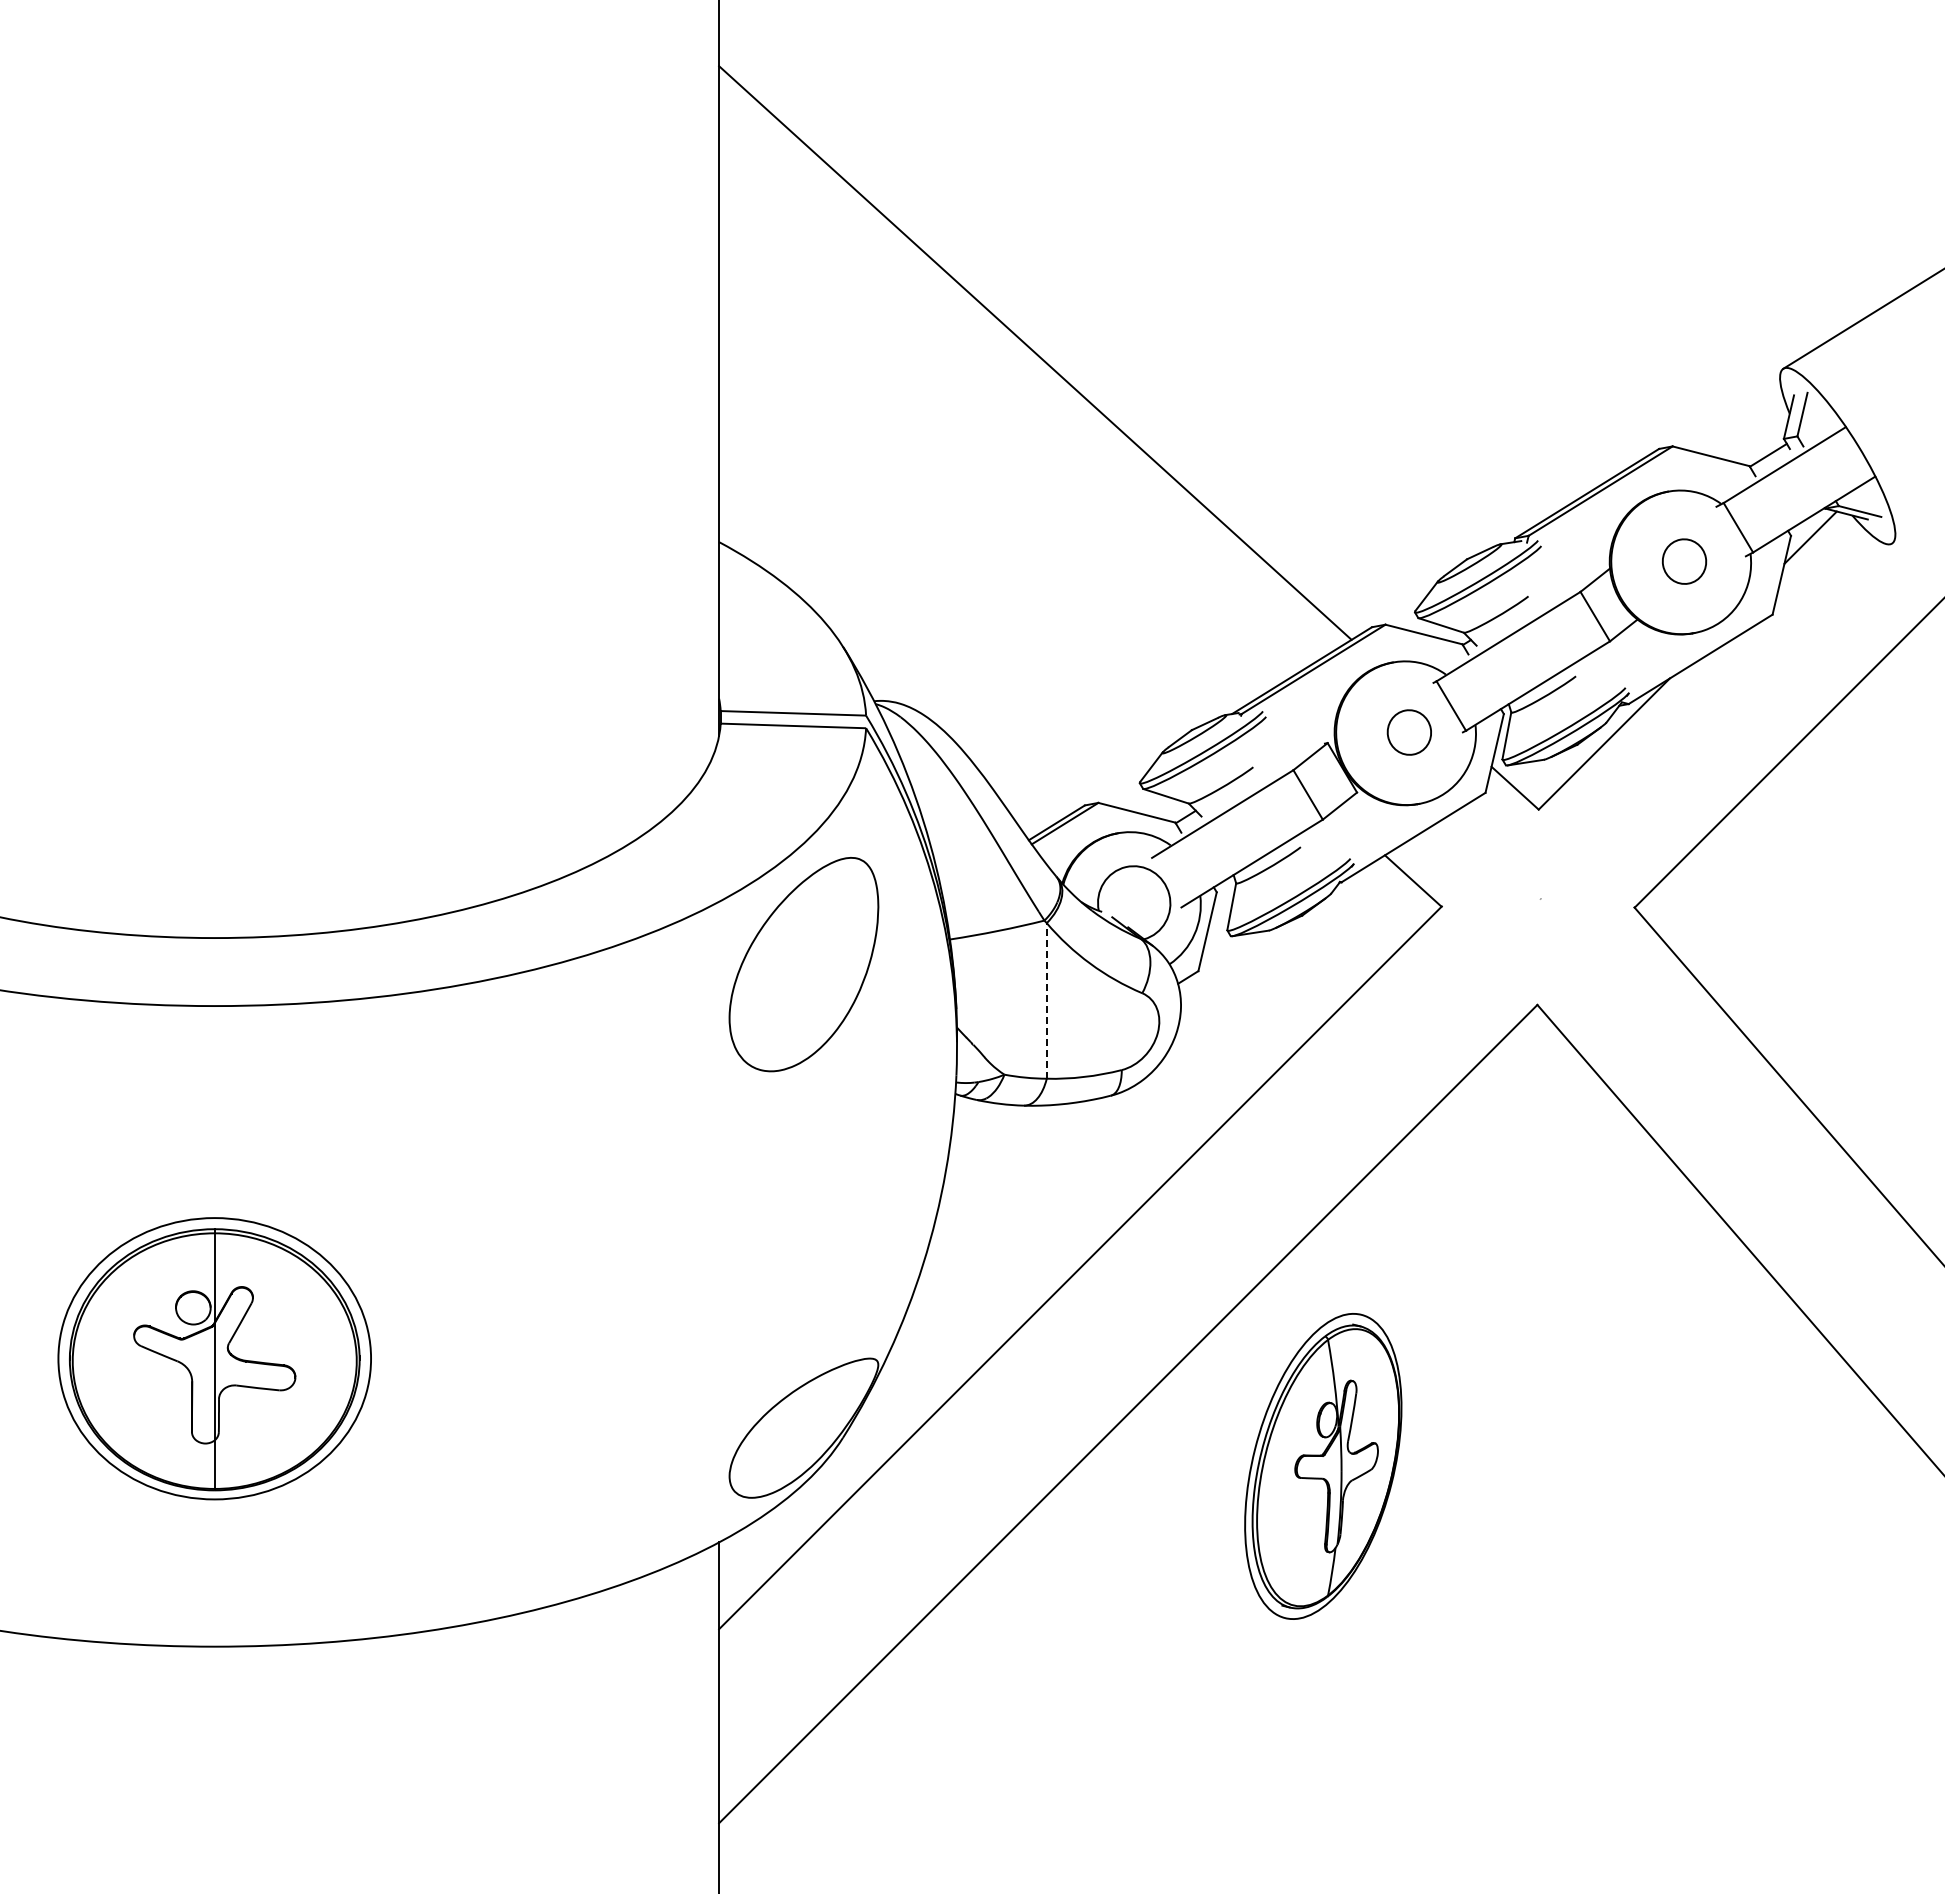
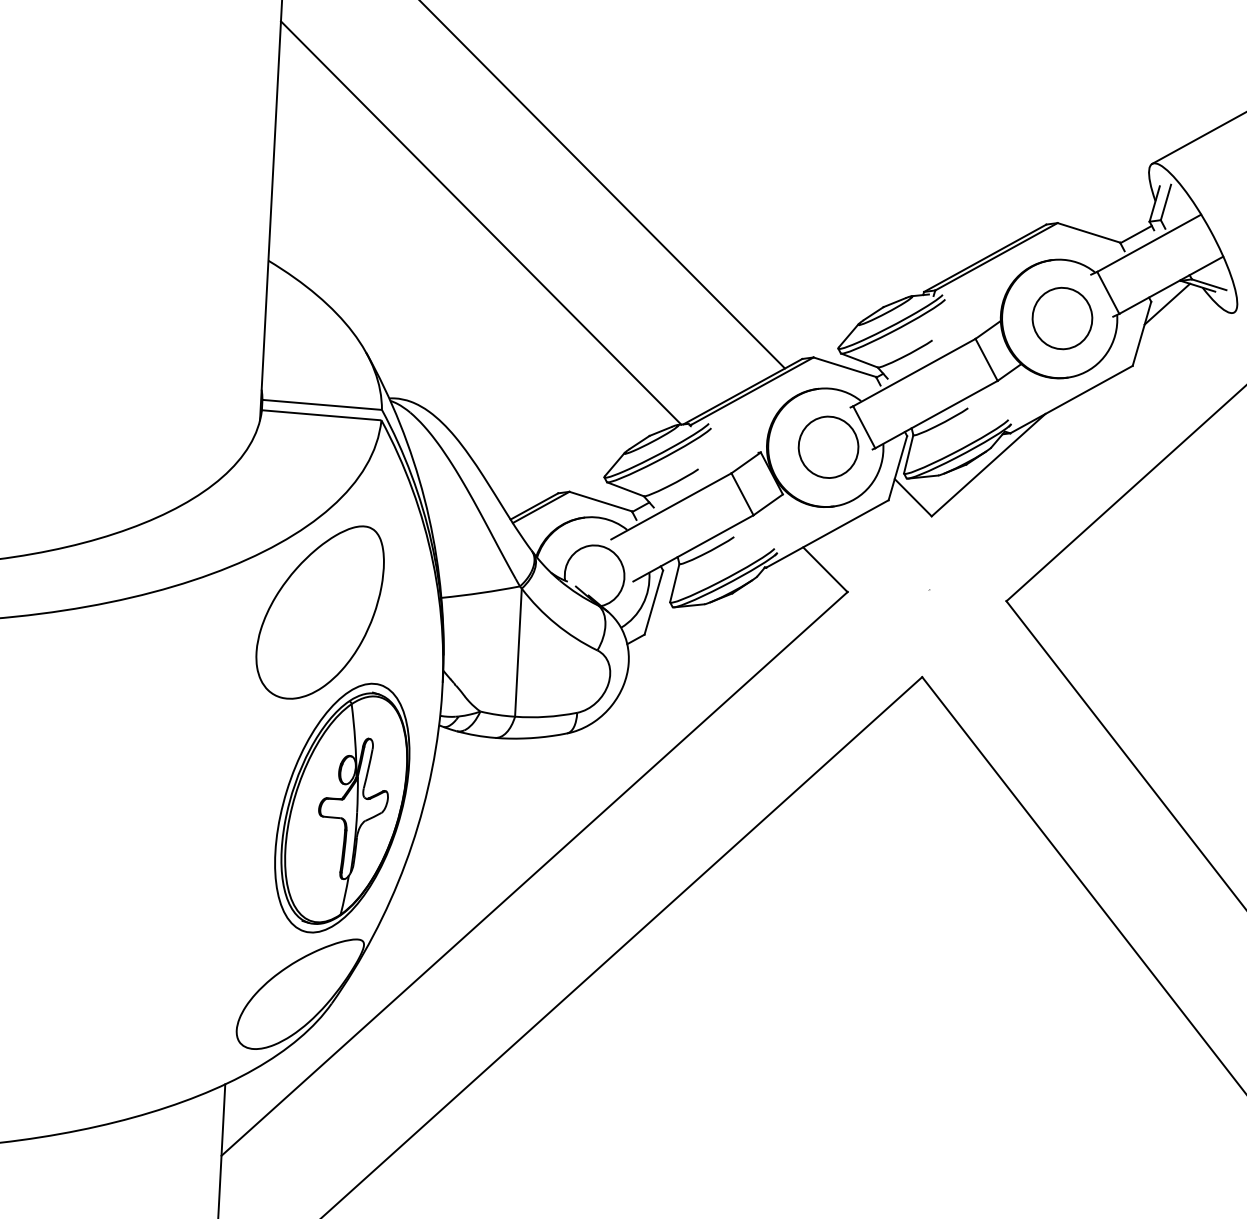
line: (974, 482) -> (481, 222), added
part: (1684, 561) -> (1062, 318), size x1.67
part: (1409, 732) -> (828, 447), size x1.67
line: (1046, 1000) -> (518, 652), dashed -> solid
part: (1323, 1466) -> (342, 808), moved

